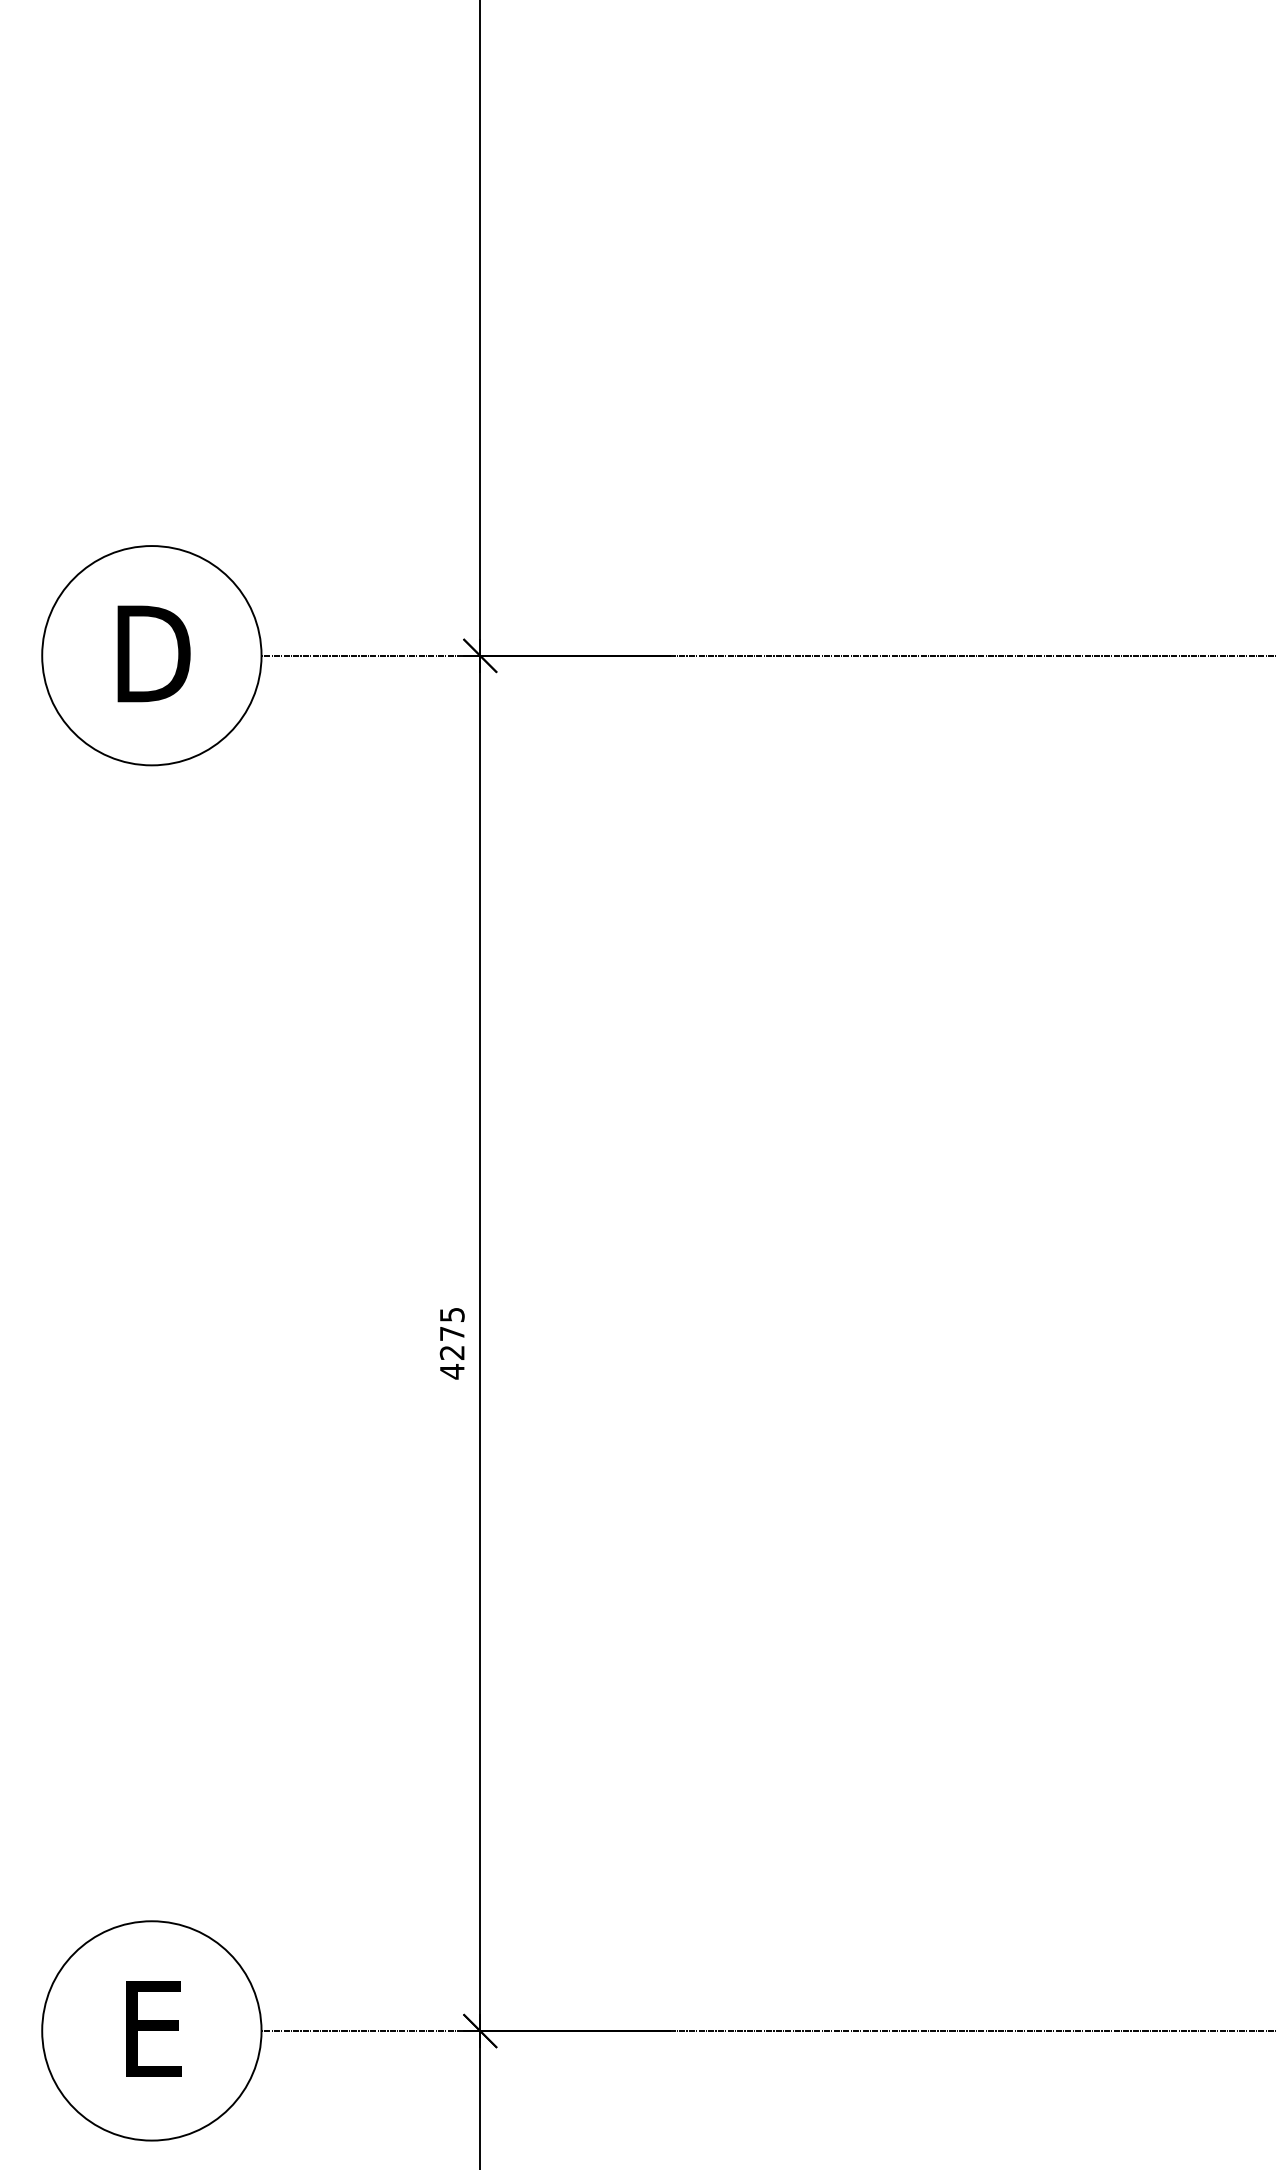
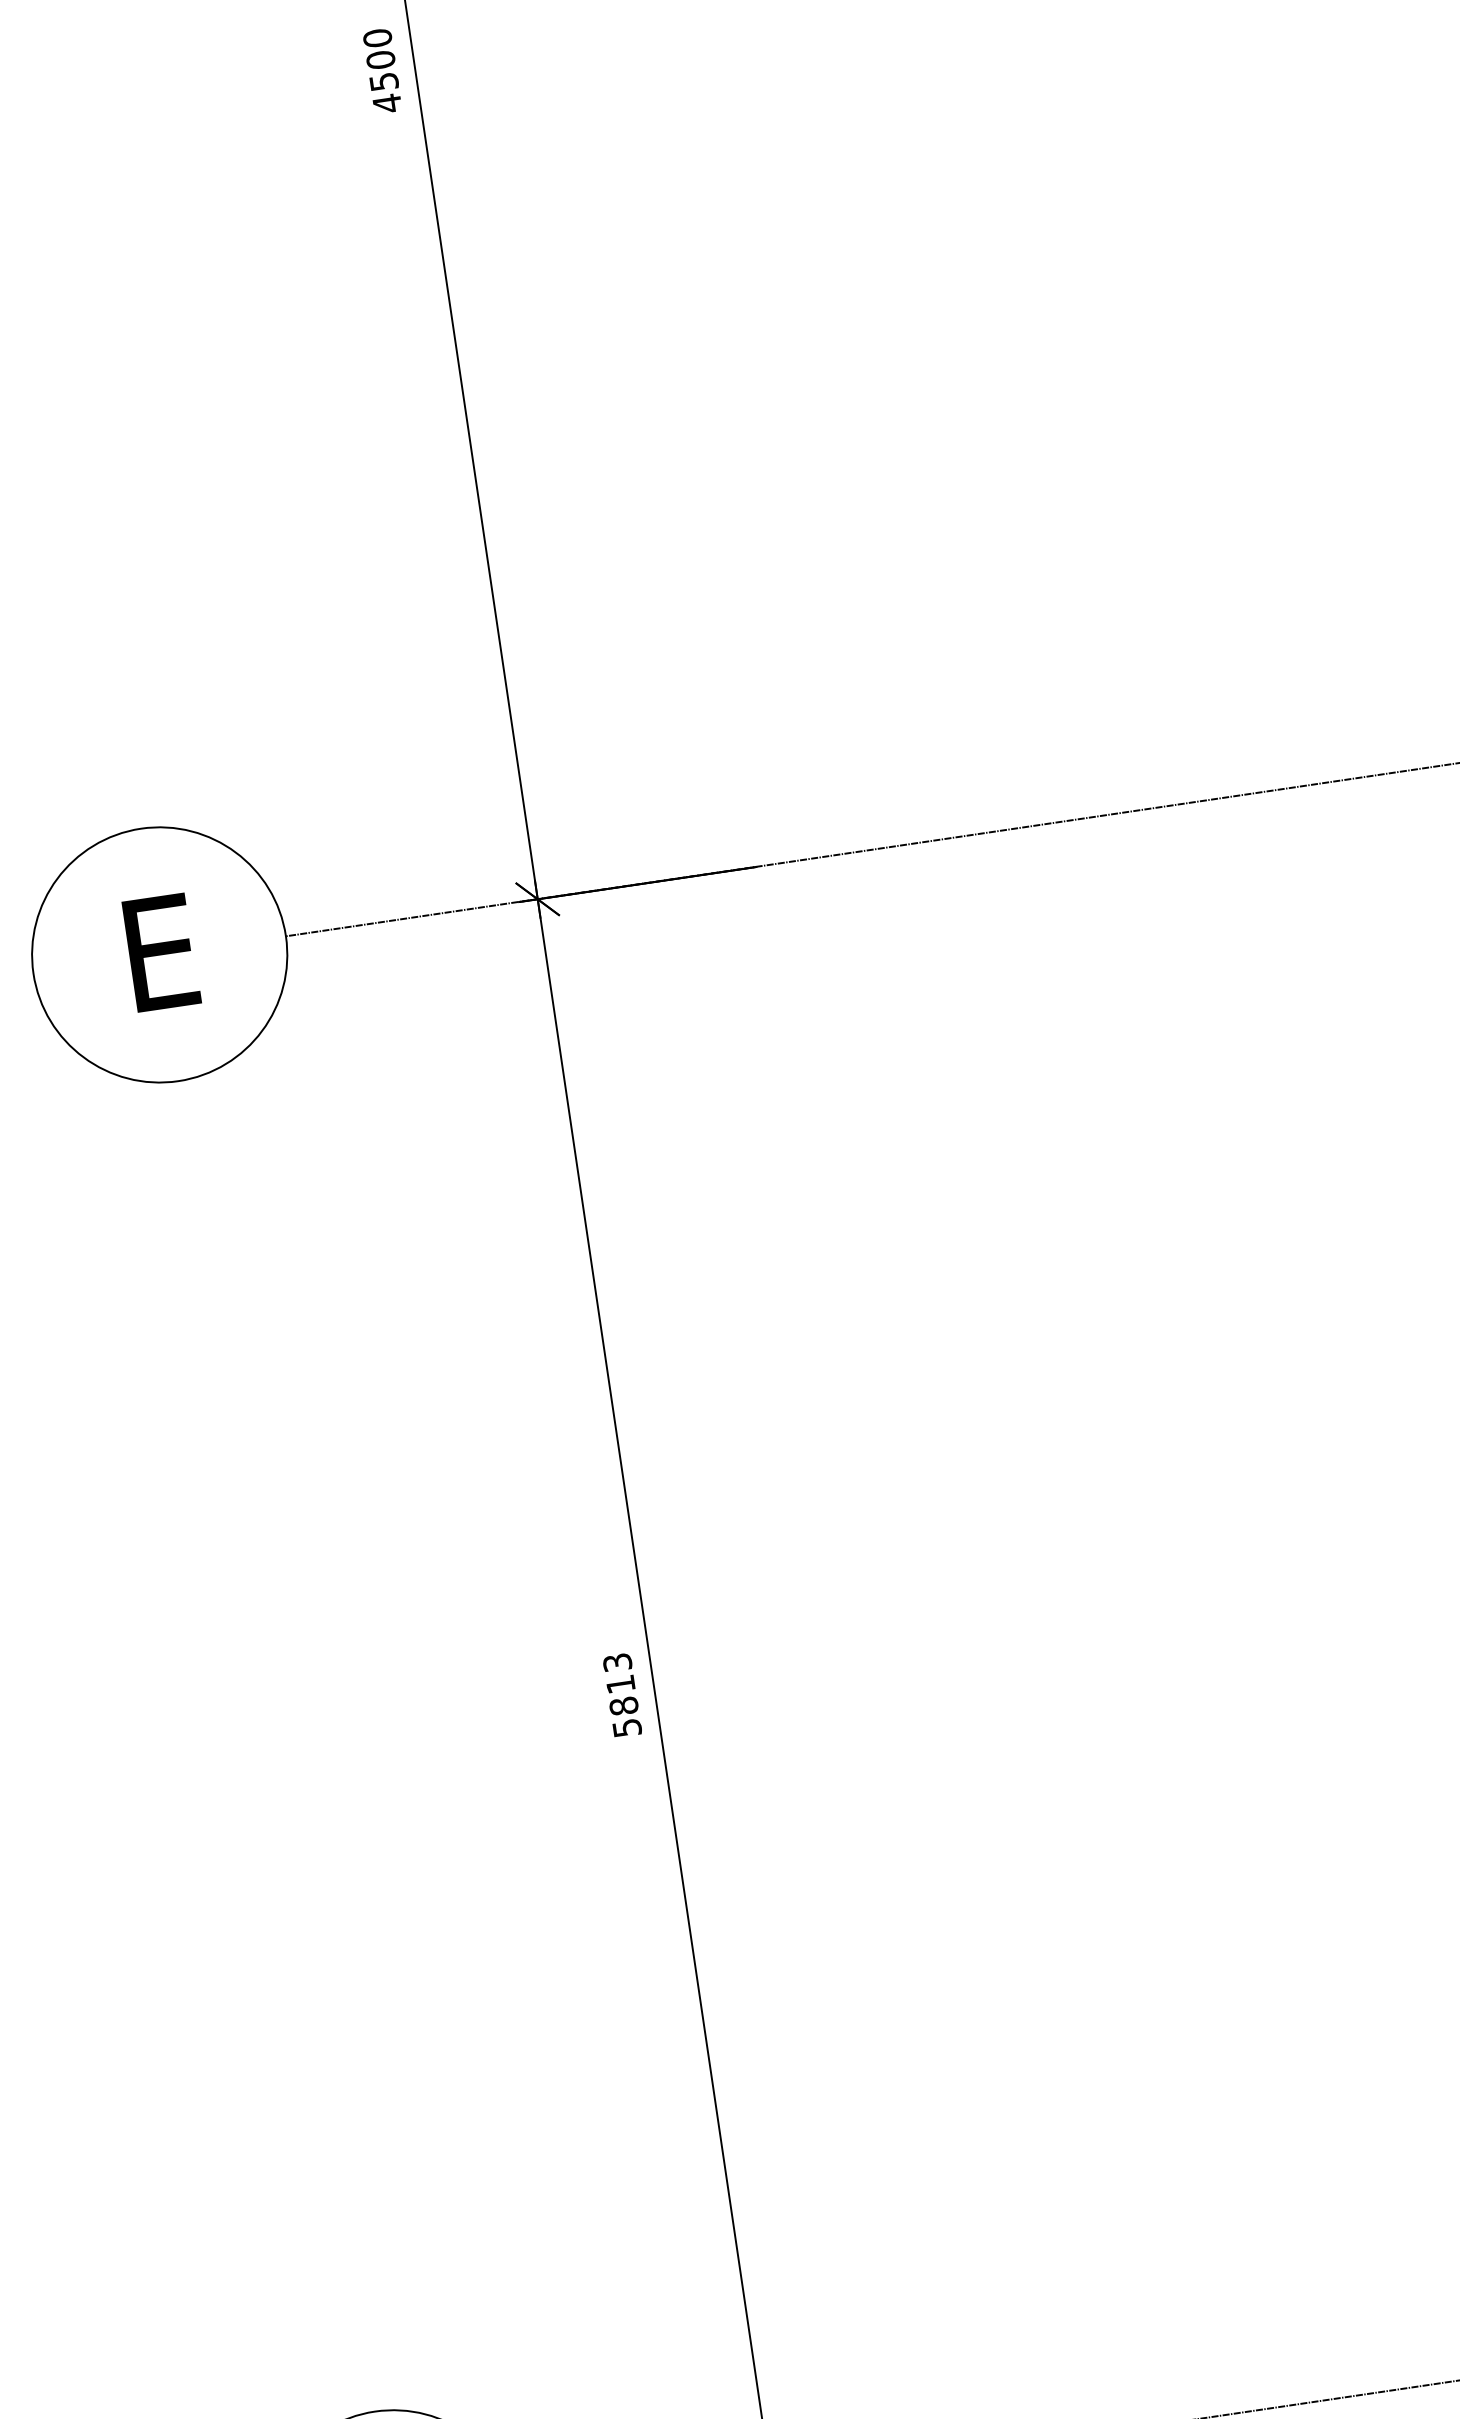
text: (153, 653) -> (161, 952), D -> E
text: (451, 1343) -> (621, 1695), 4275 -> 5813

